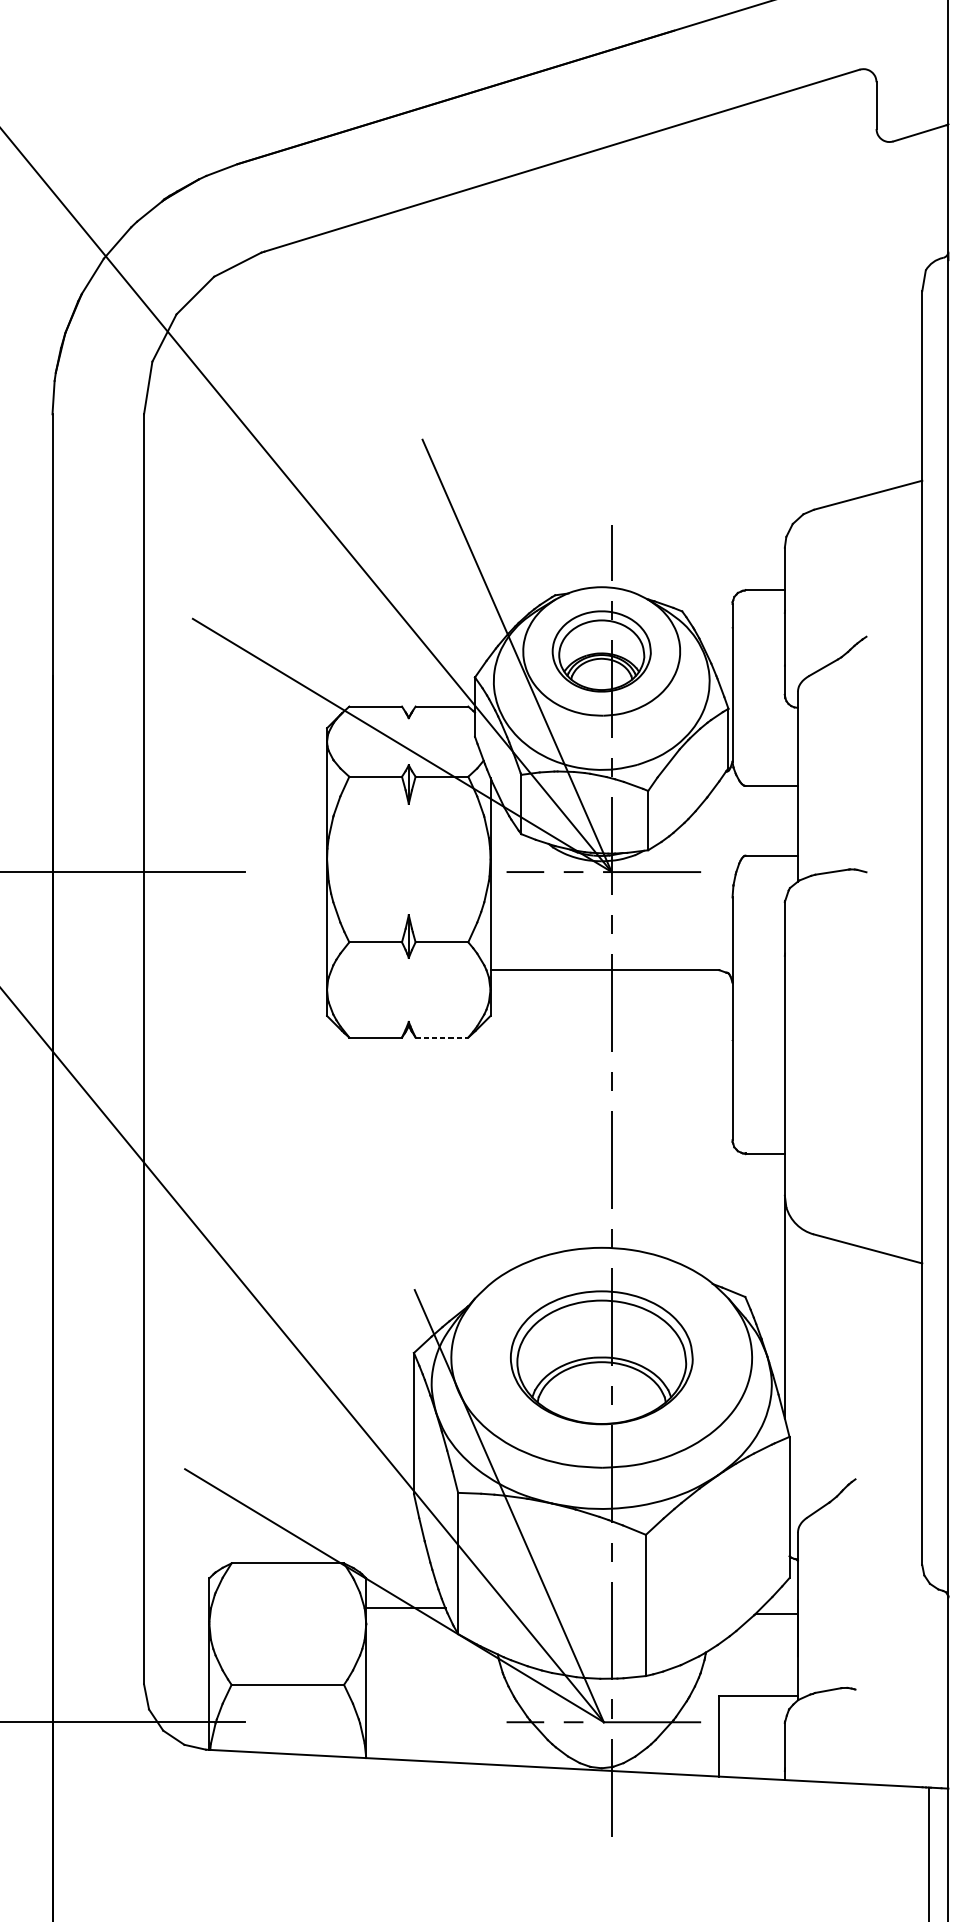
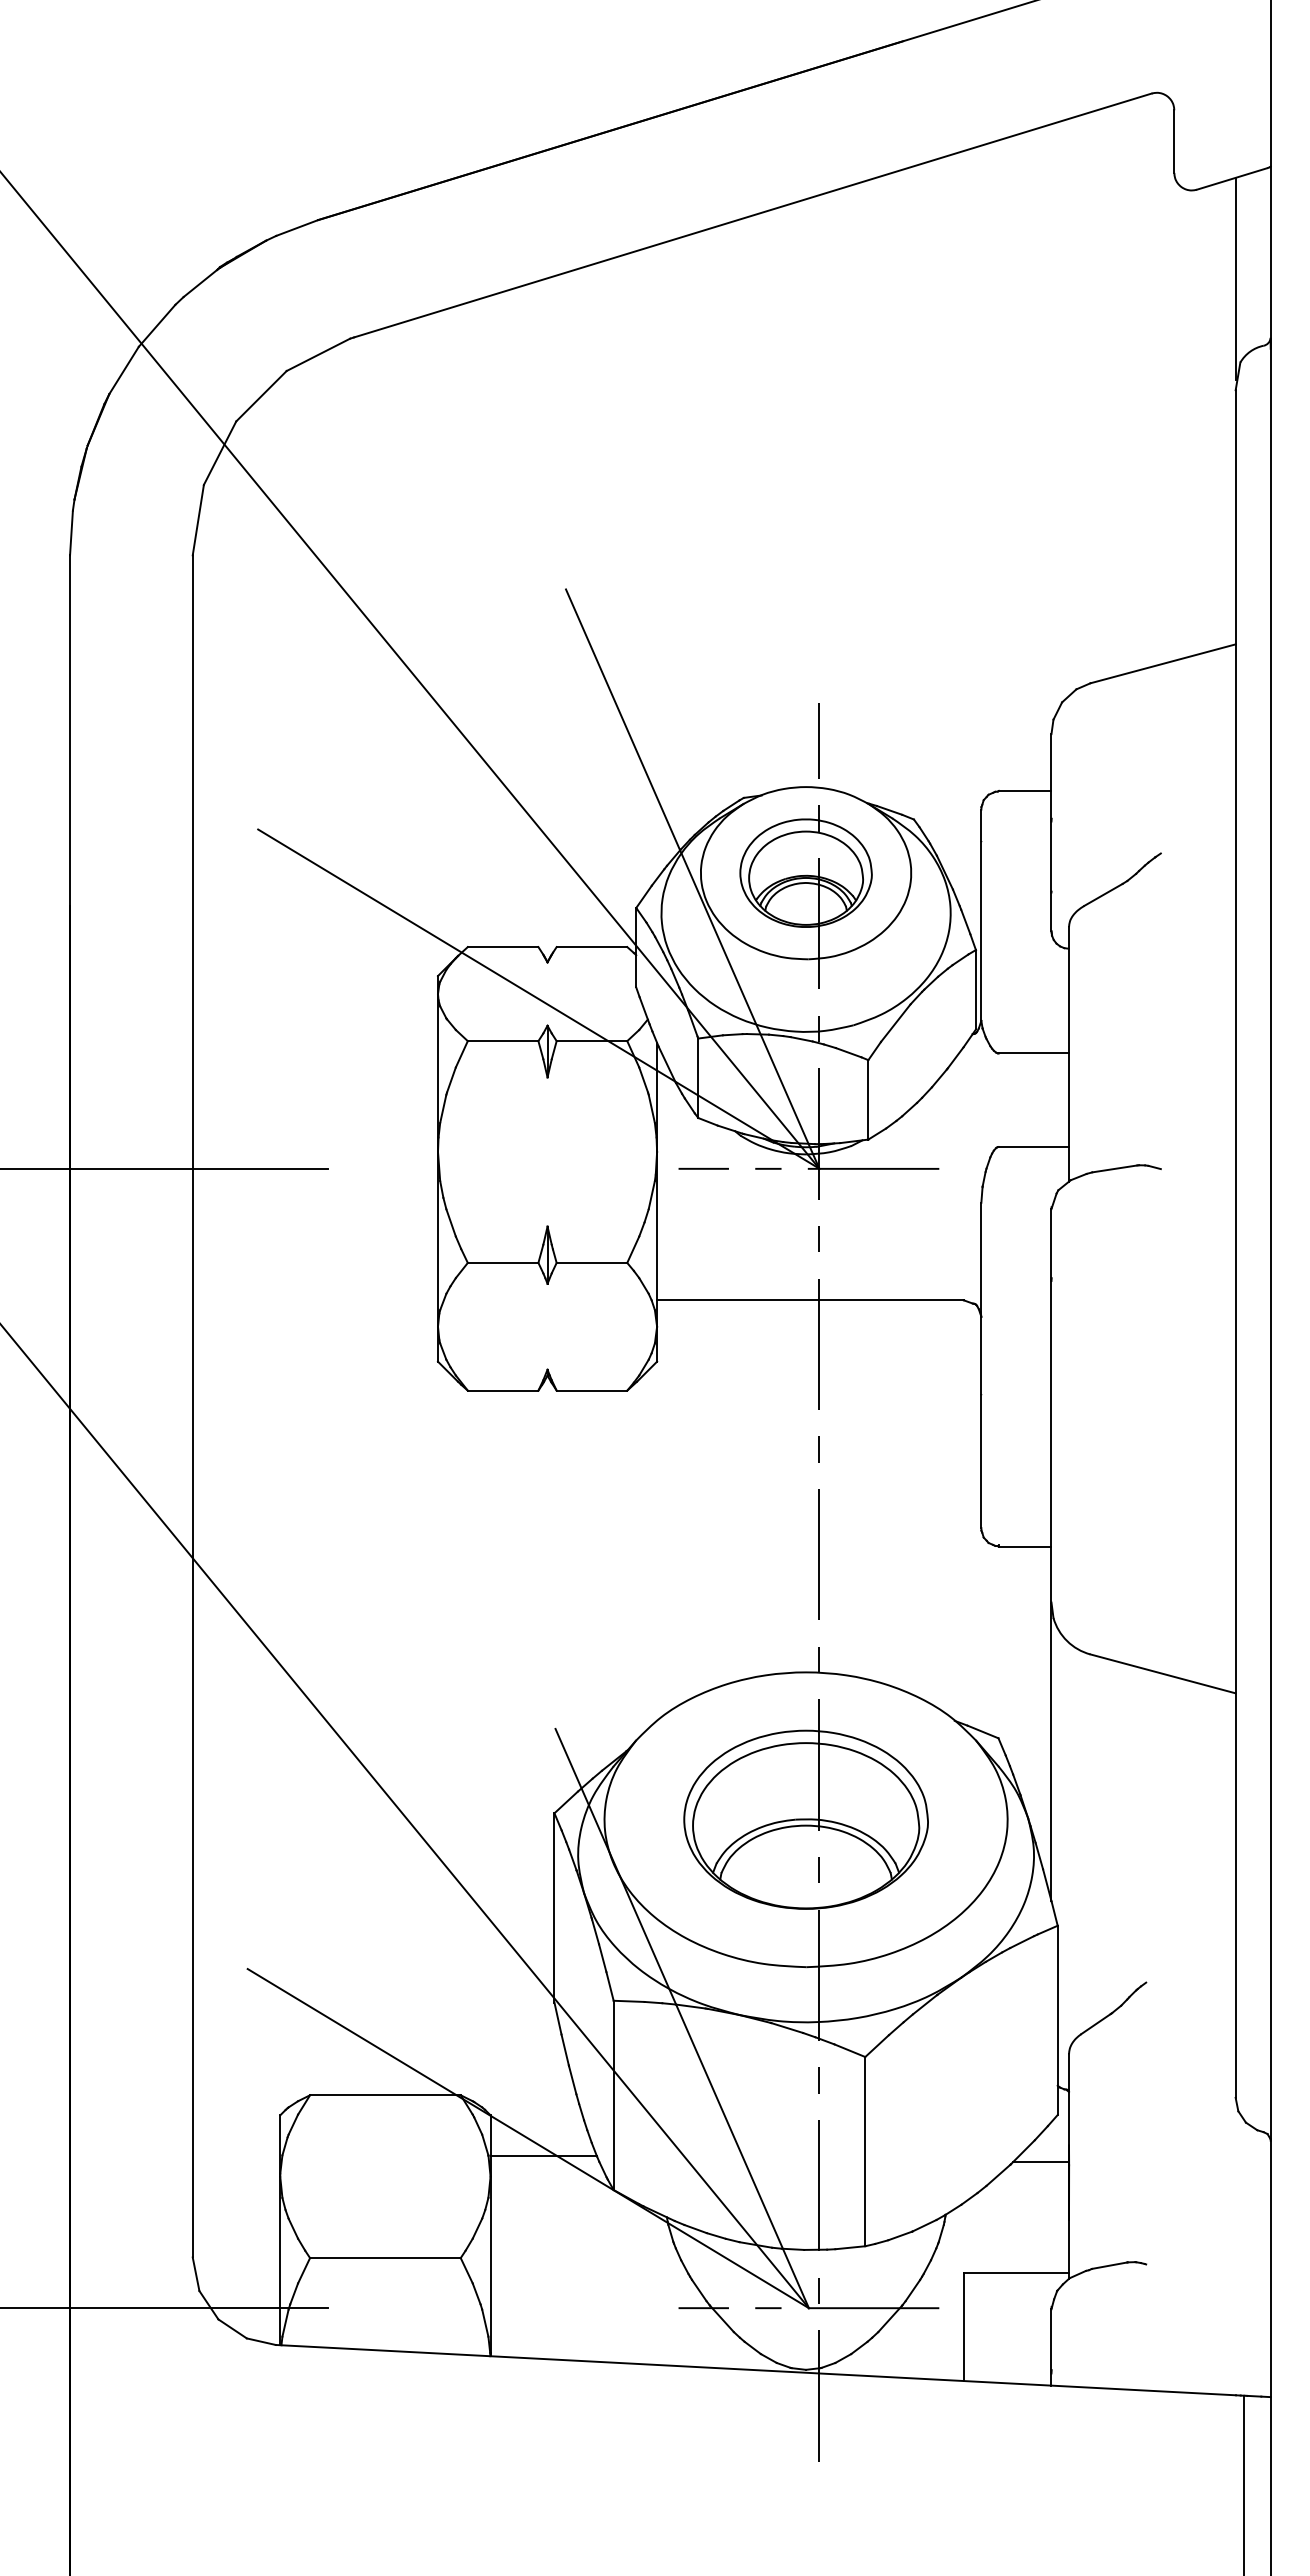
line: (922, 207) -> (1235, 278), added
line: (442, 1037) -> (592, 1390), dashed -> solid

